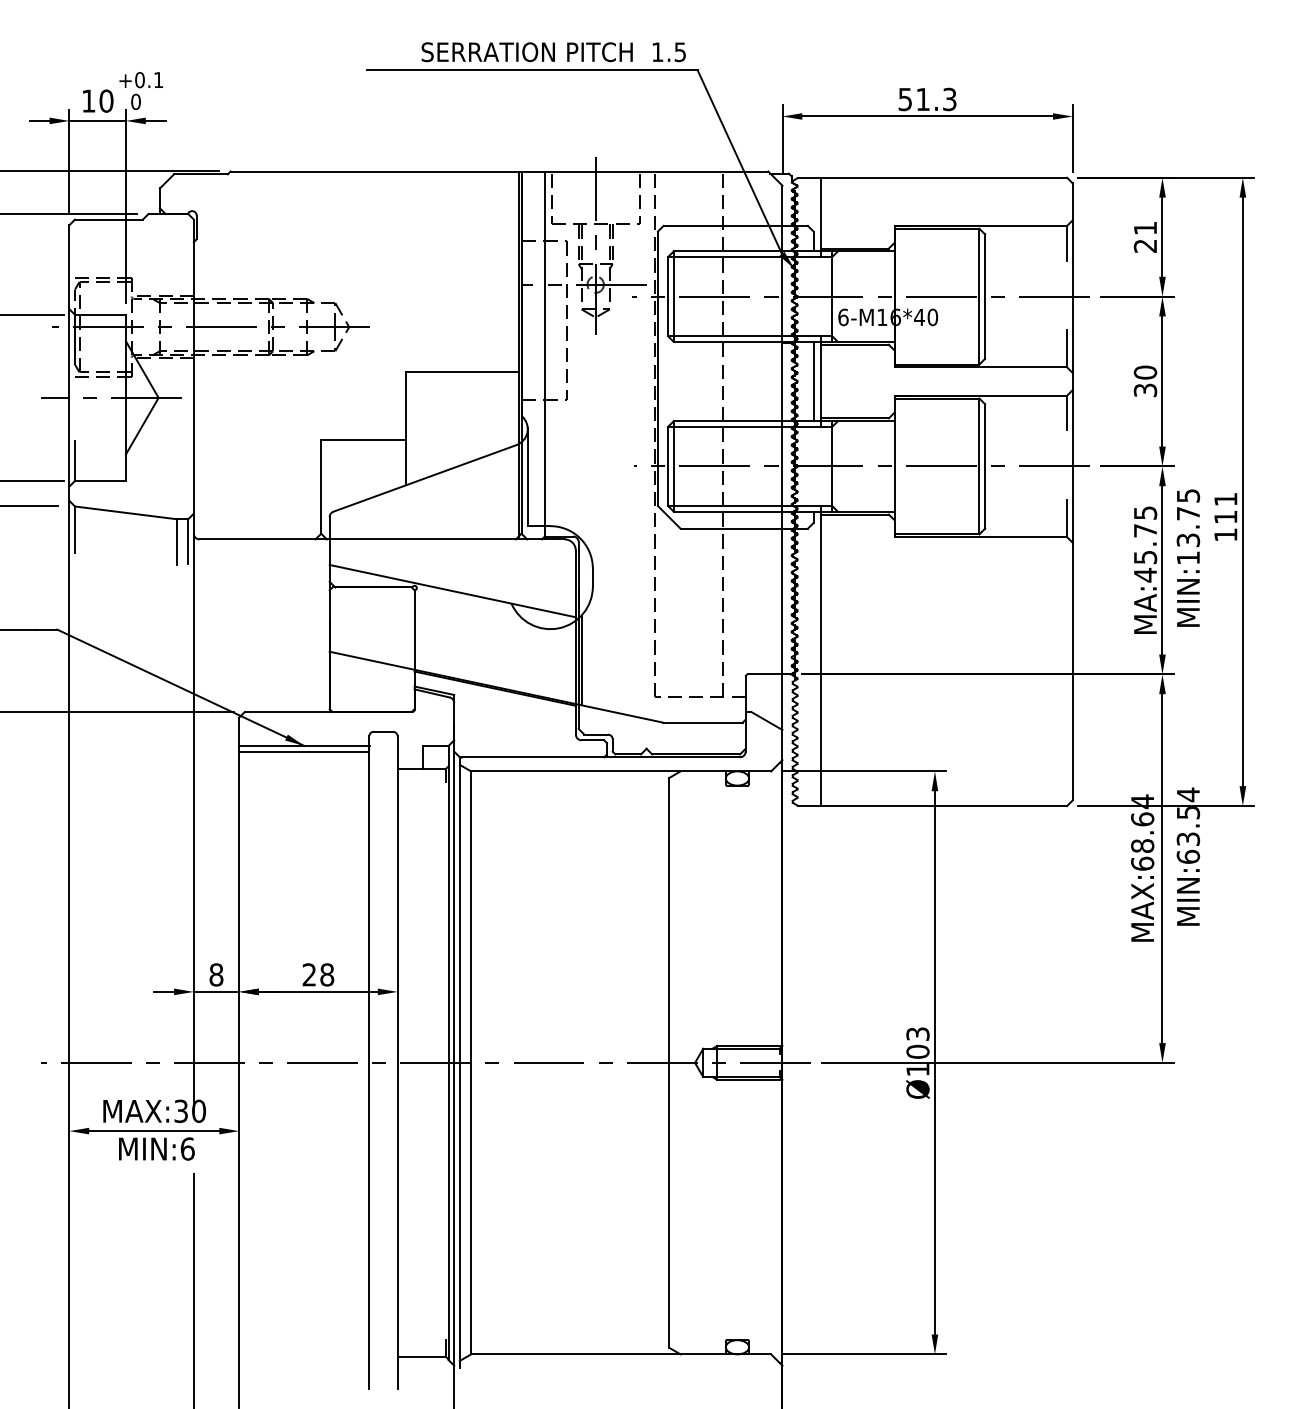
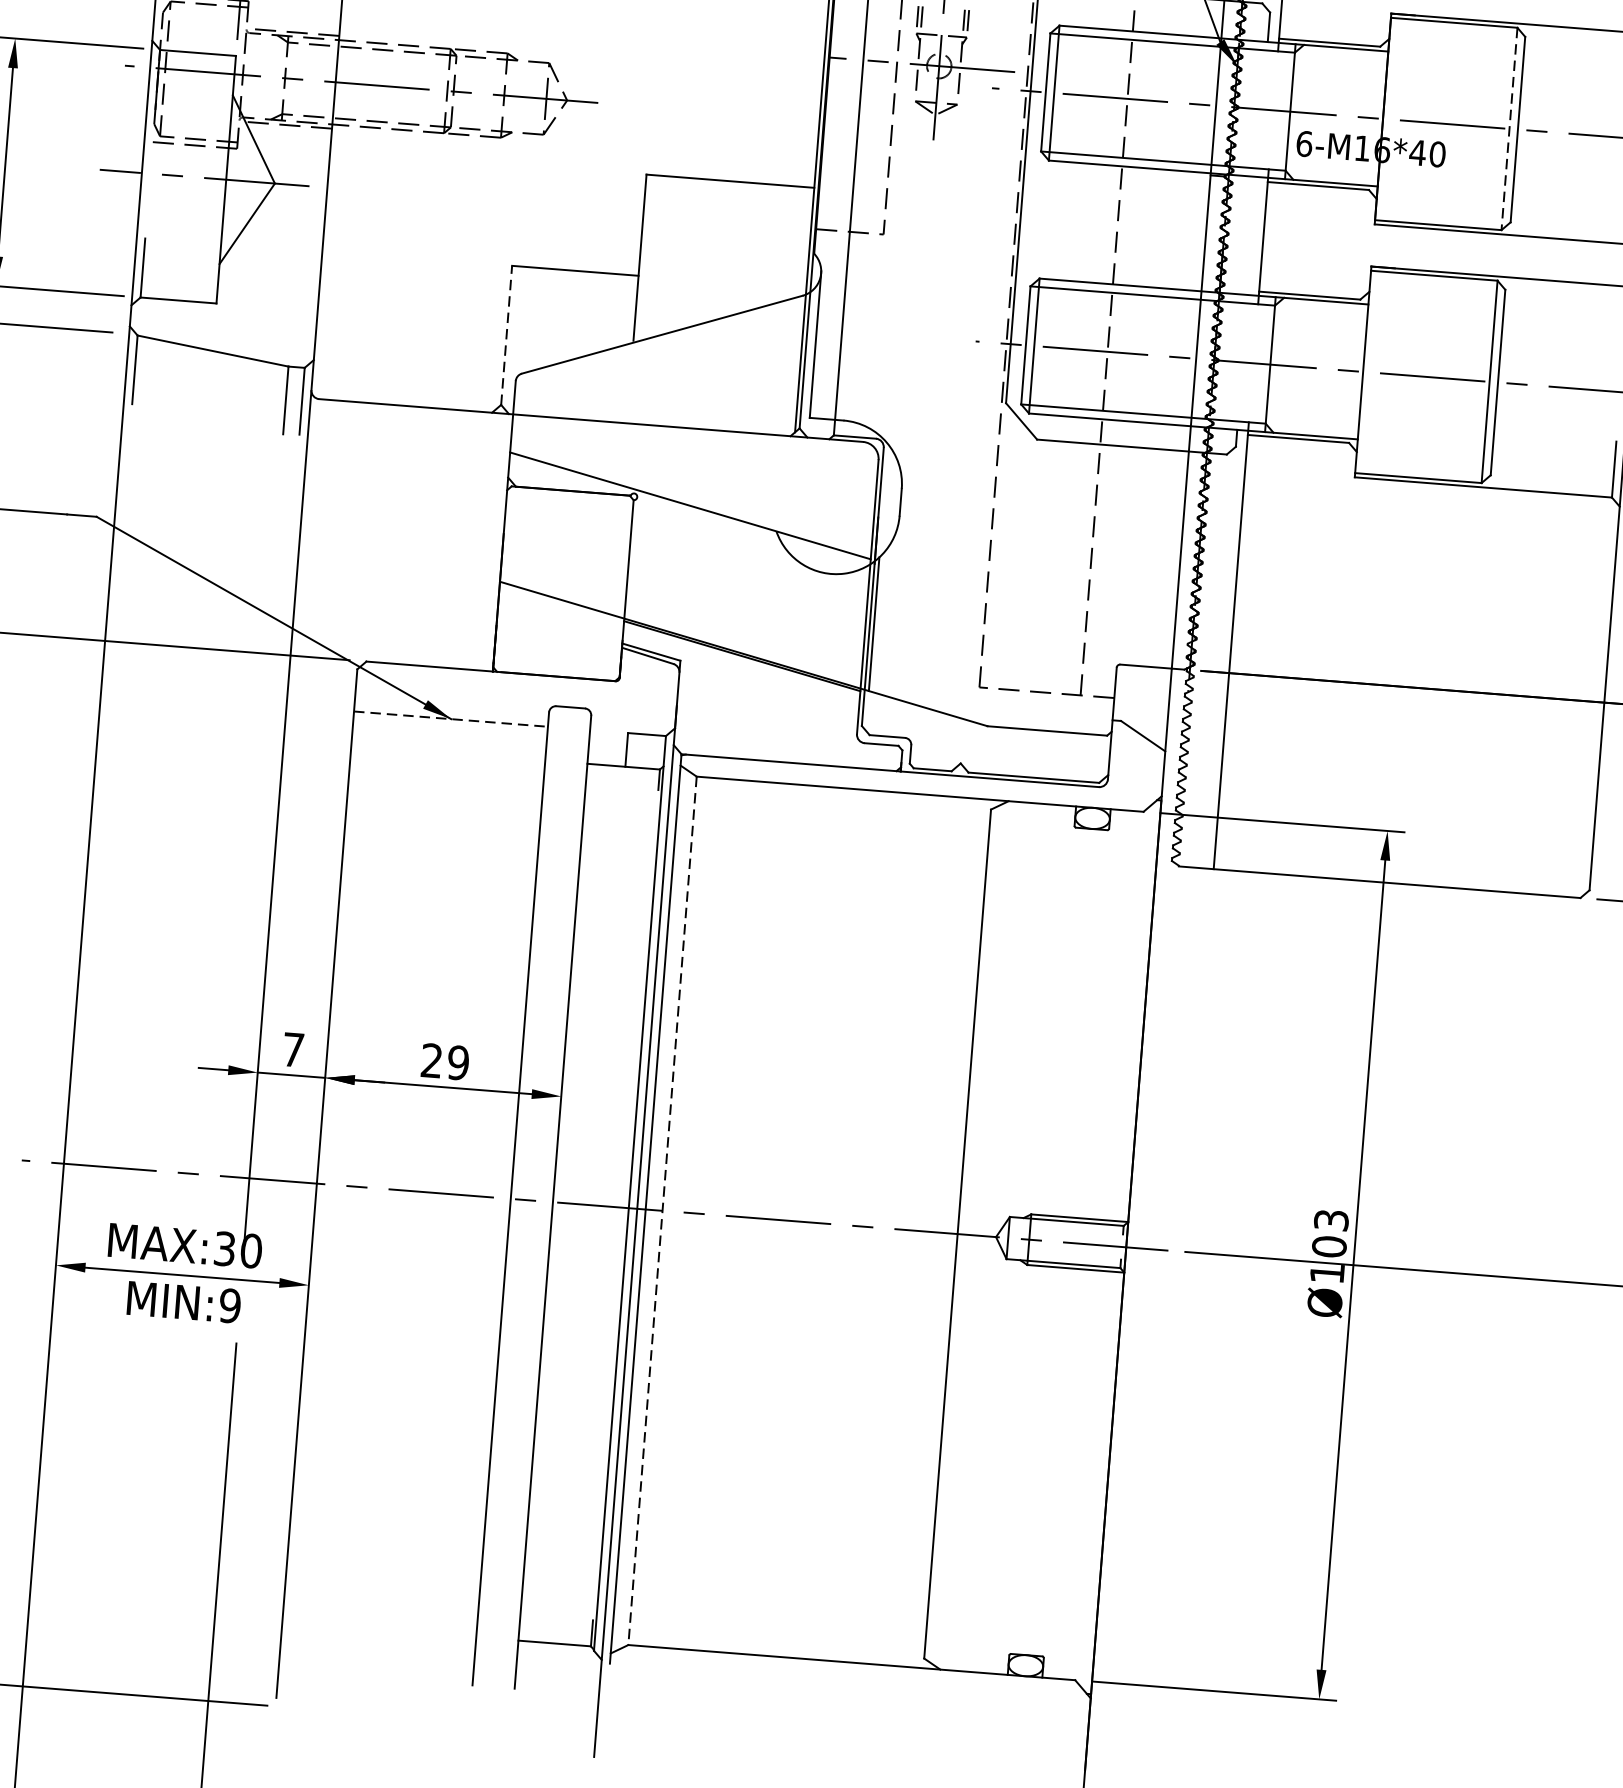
line: (979, 296) -> (1509, 128), solid -> dashed
line: (813, 381) -> (1252, 235), removed
line: (321, 487) -> (507, 336), solid -> dashed
line: (304, 745) -> (451, 718), solid -> dashed
line: (304, 751) -> (450, 727), removed
text: (216, 974) -> (293, 1049), 8 -> 7
text: (327, 974) -> (458, 1062), 28 -> 29
line: (471, 1063) -> (662, 1211), solid -> dashed
text: (187, 1148) -> (229, 1305), MIN:6 -> MIN:9

